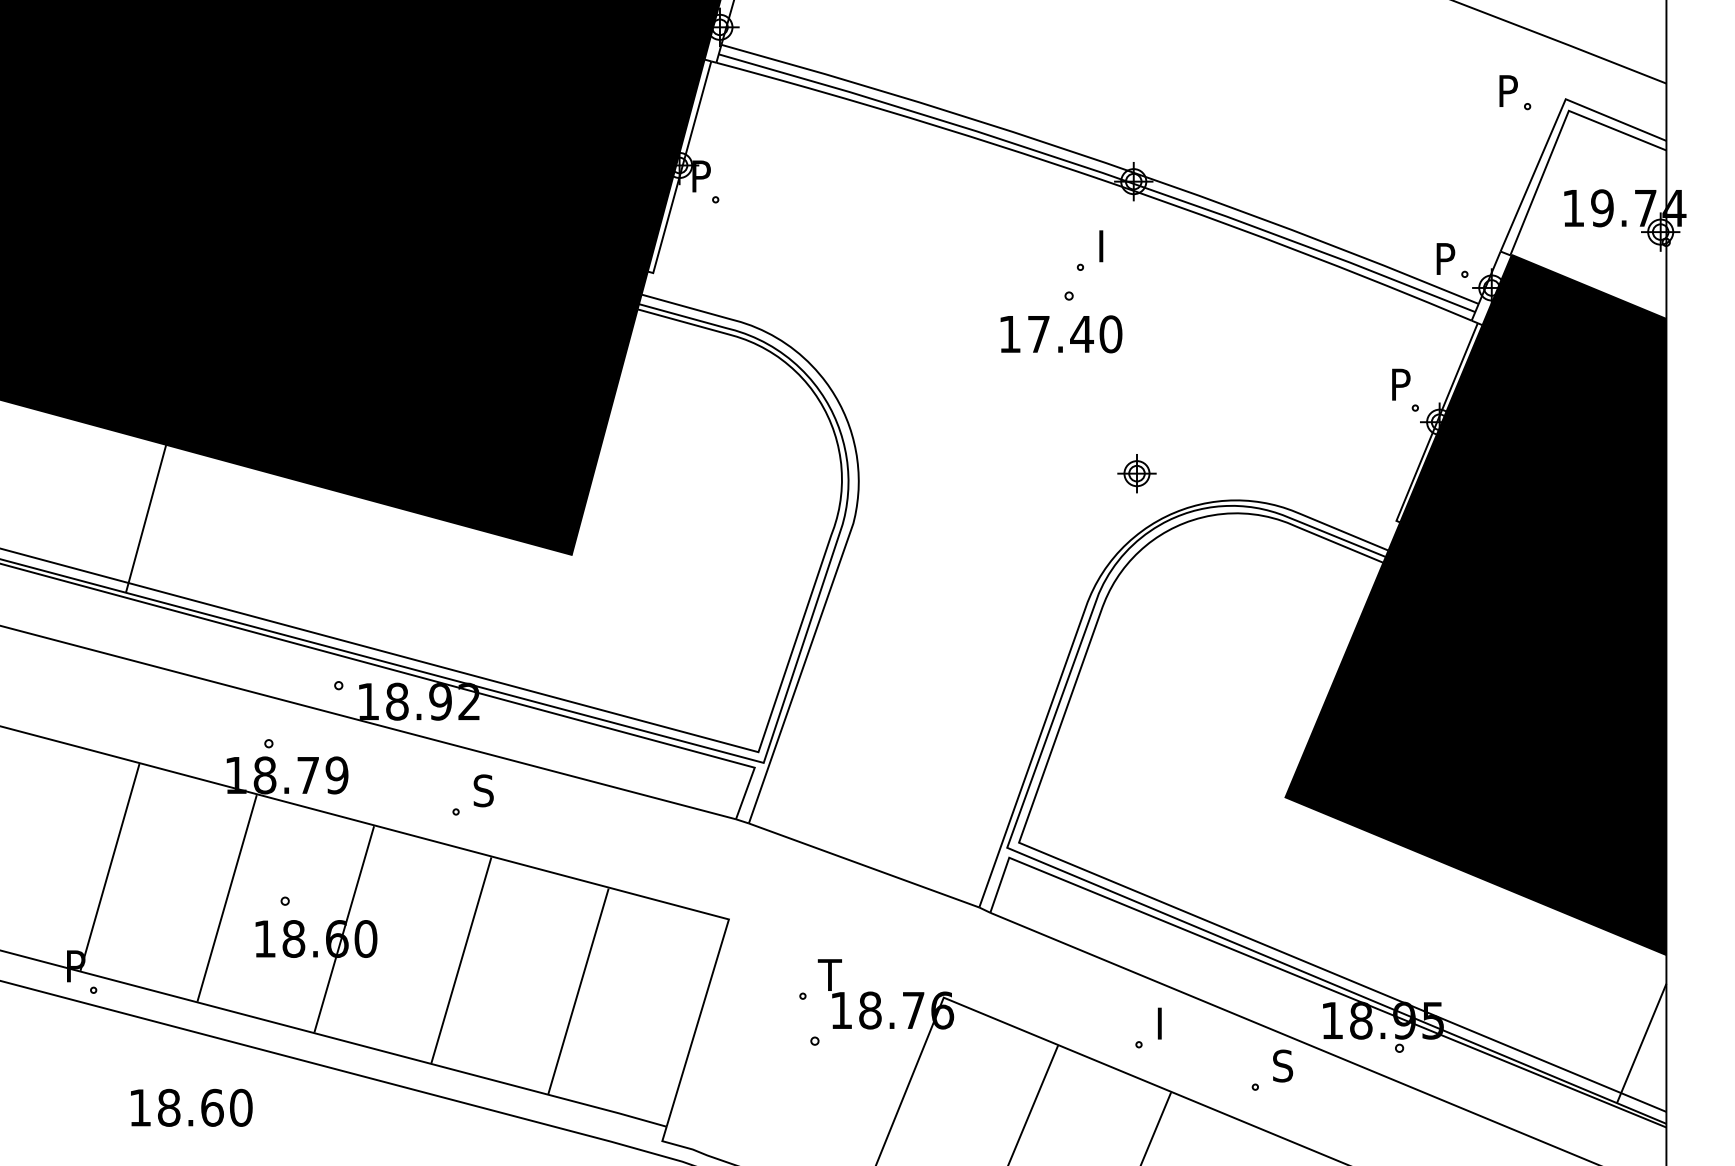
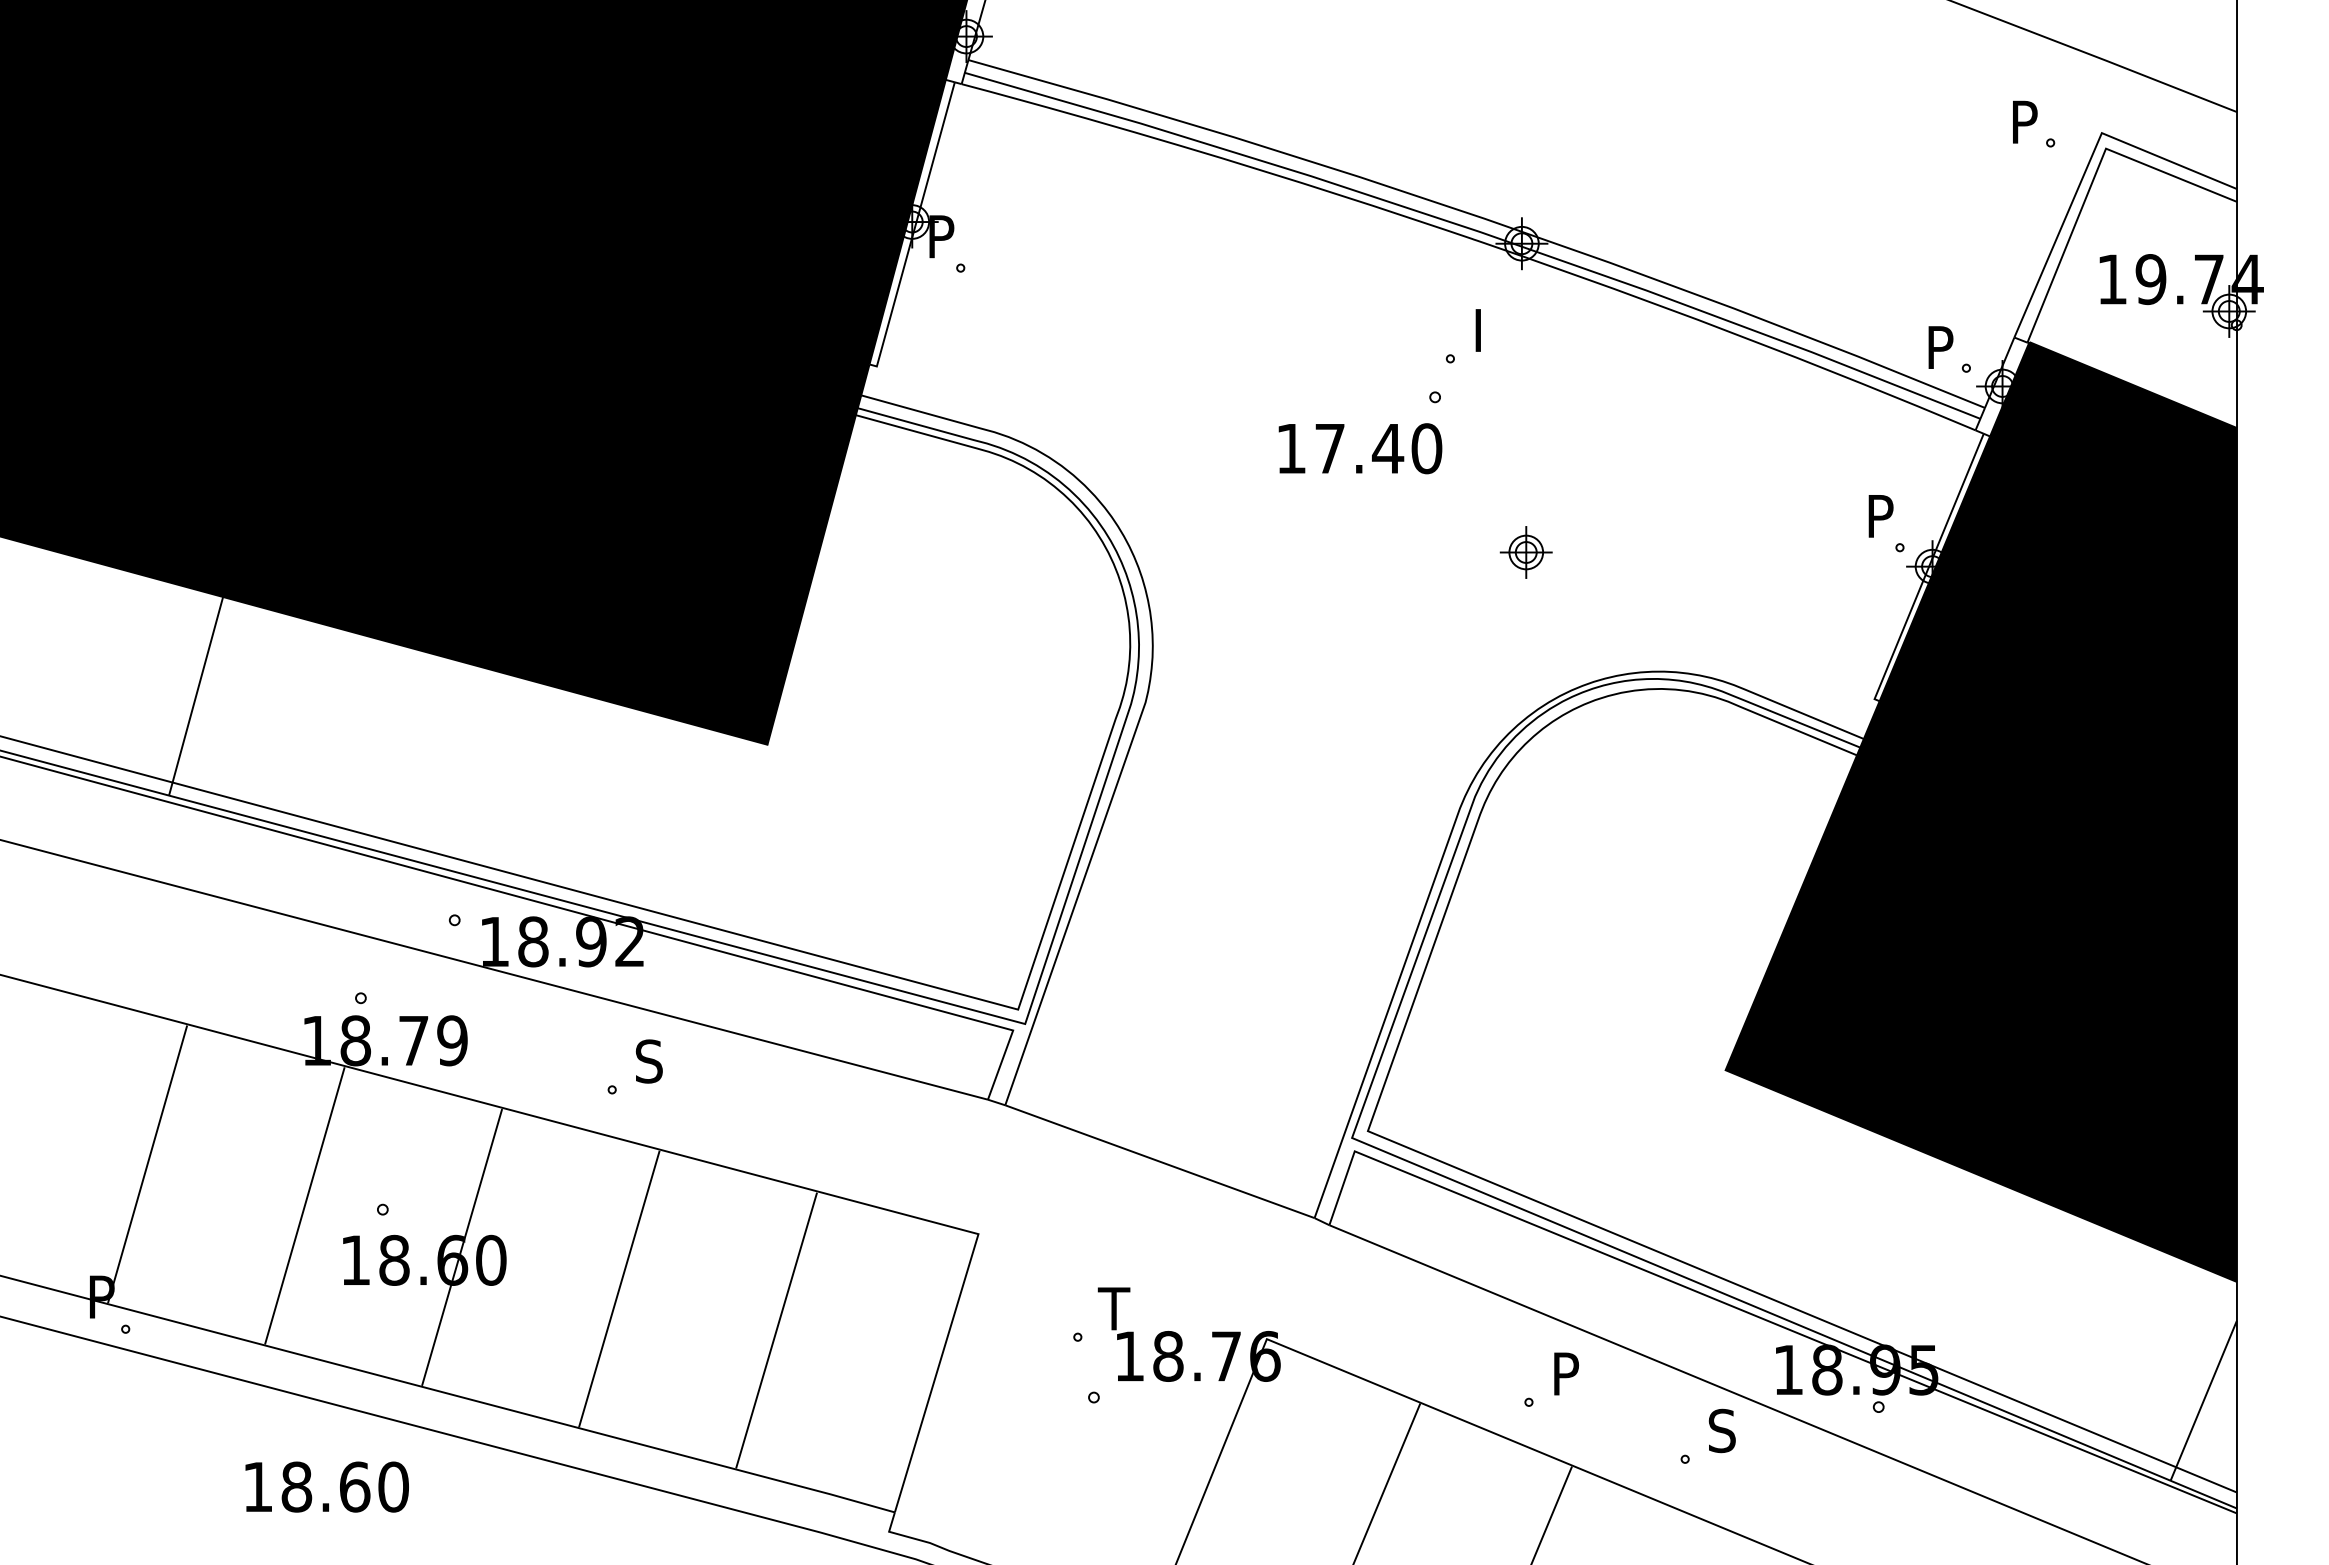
text: (1061, 334) -> (1360, 448), moved
part: (1136, 473) -> (1525, 552), moved
text: (1168, 1016) -> (1568, 1364), I -> P
text: (191, 1107) -> (326, 1486), moved

